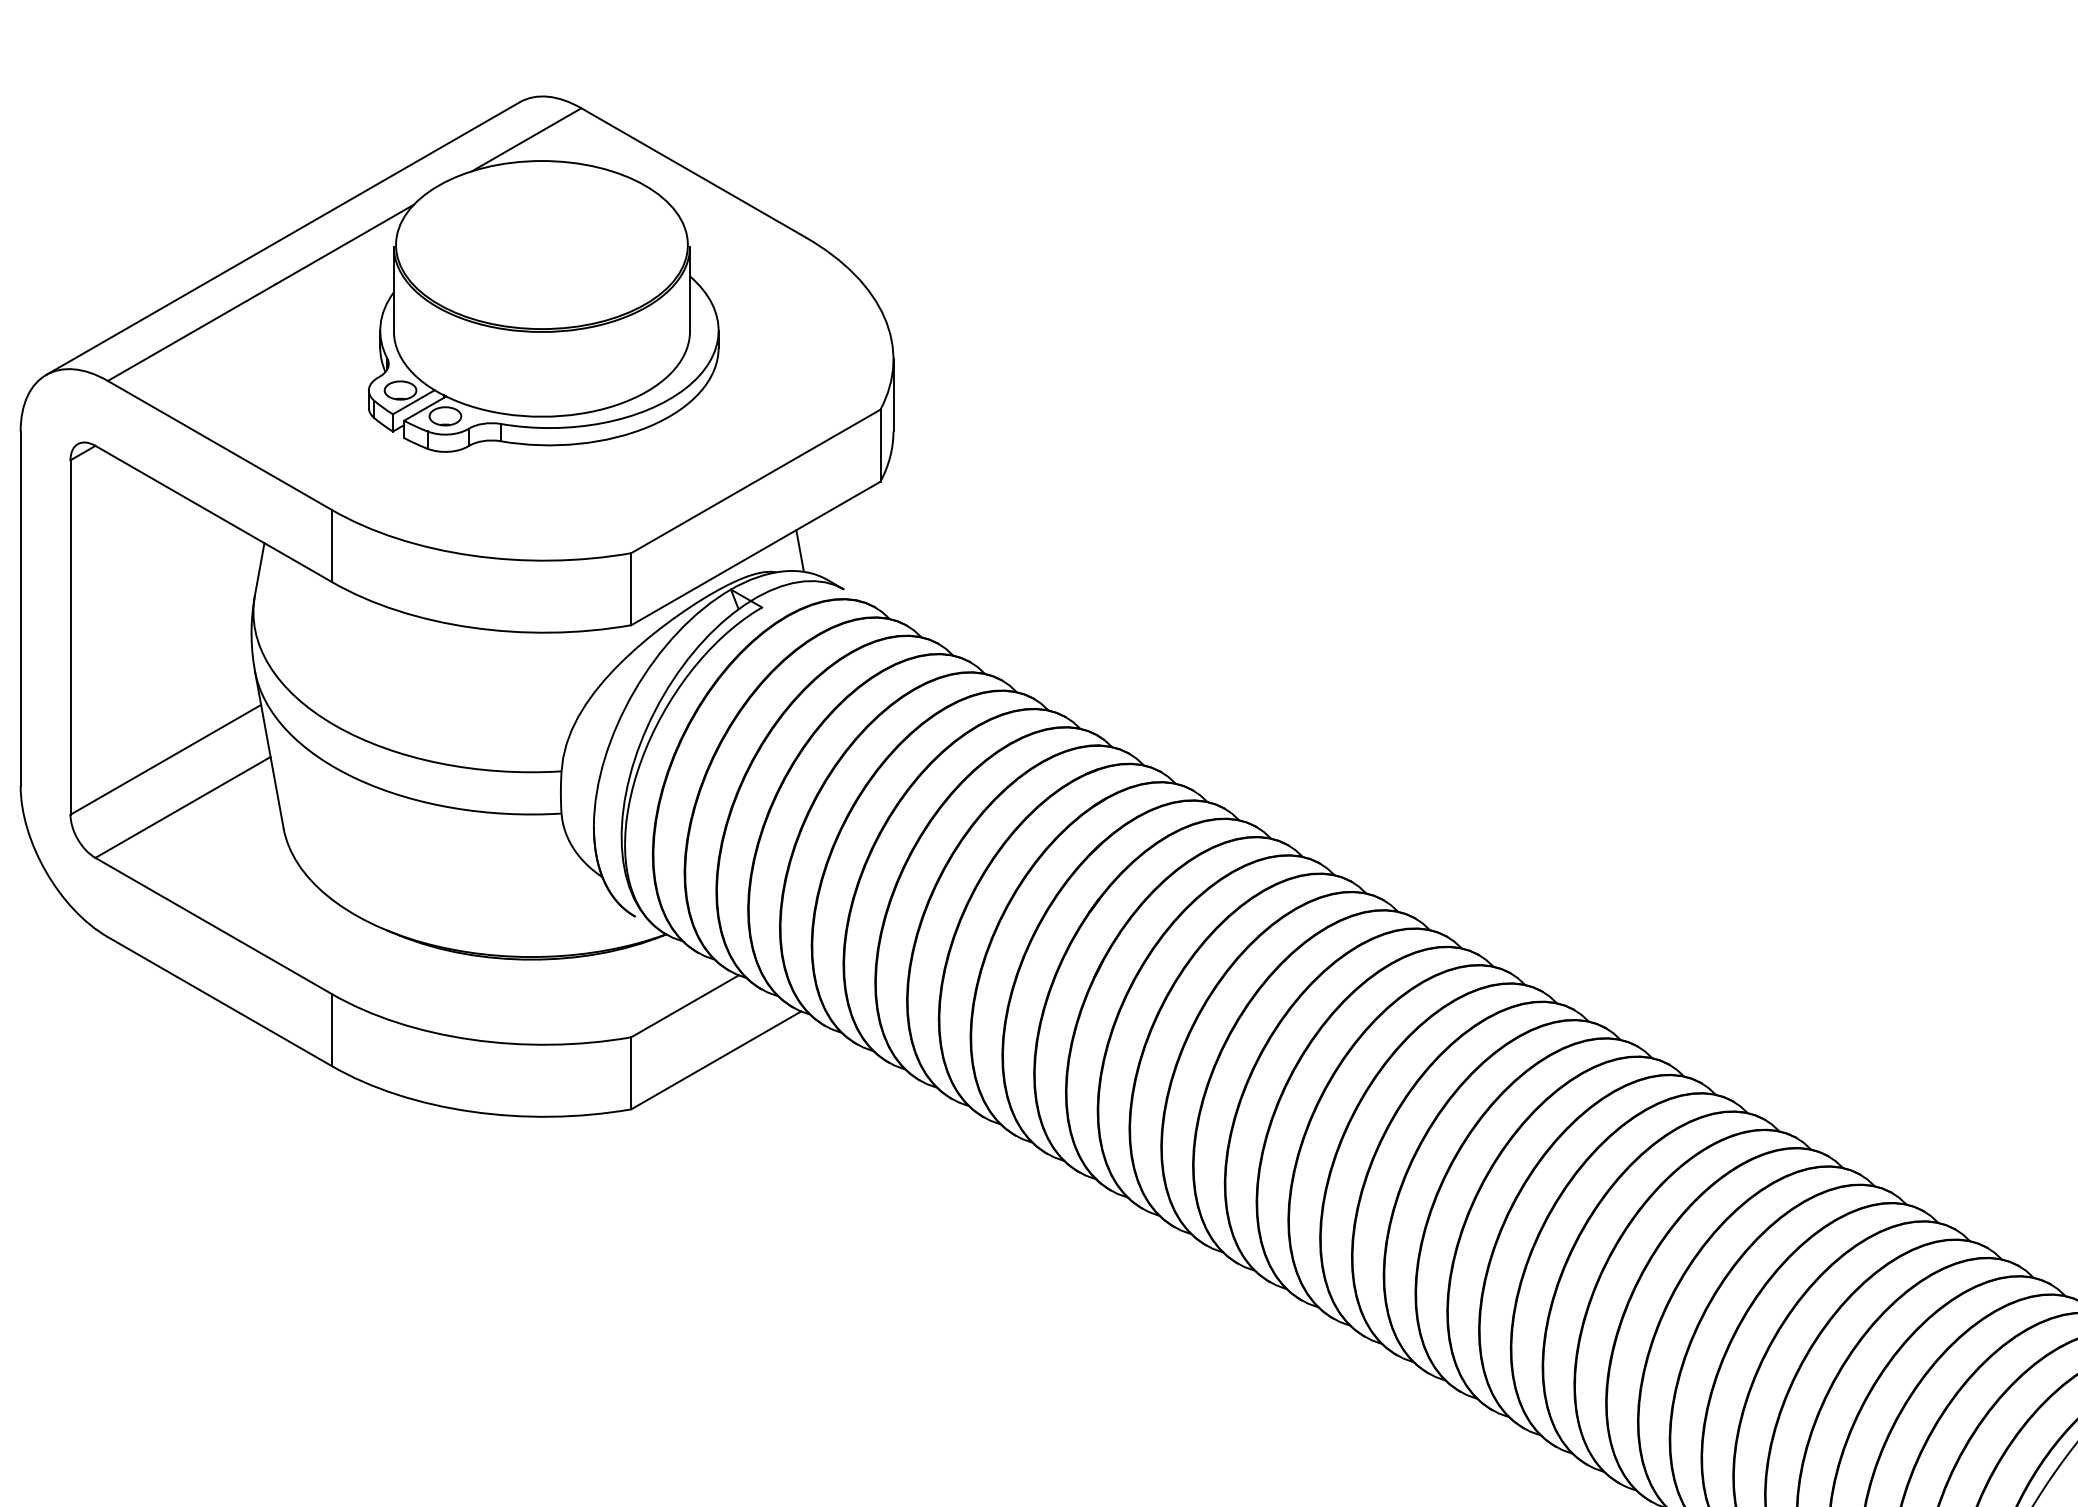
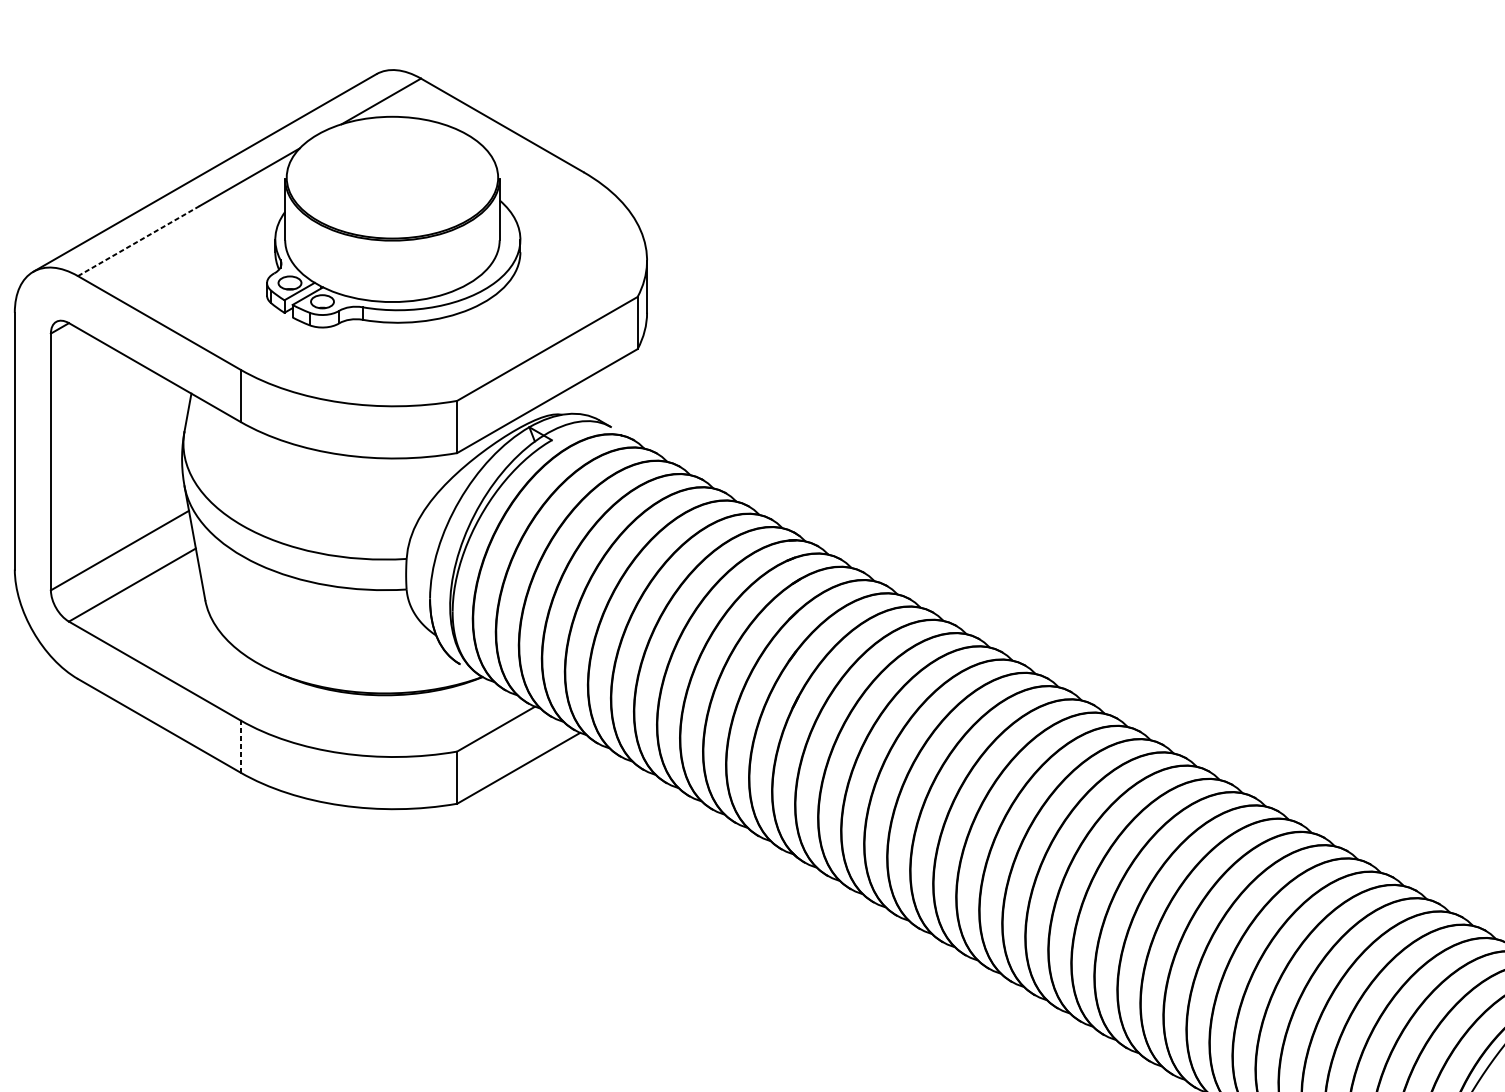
line: (192, 332) -> (139, 241), solid -> dashed
line: (799, 550) -> (579, 398), removed
line: (332, 1030) -> (240, 746), solid -> dashed

